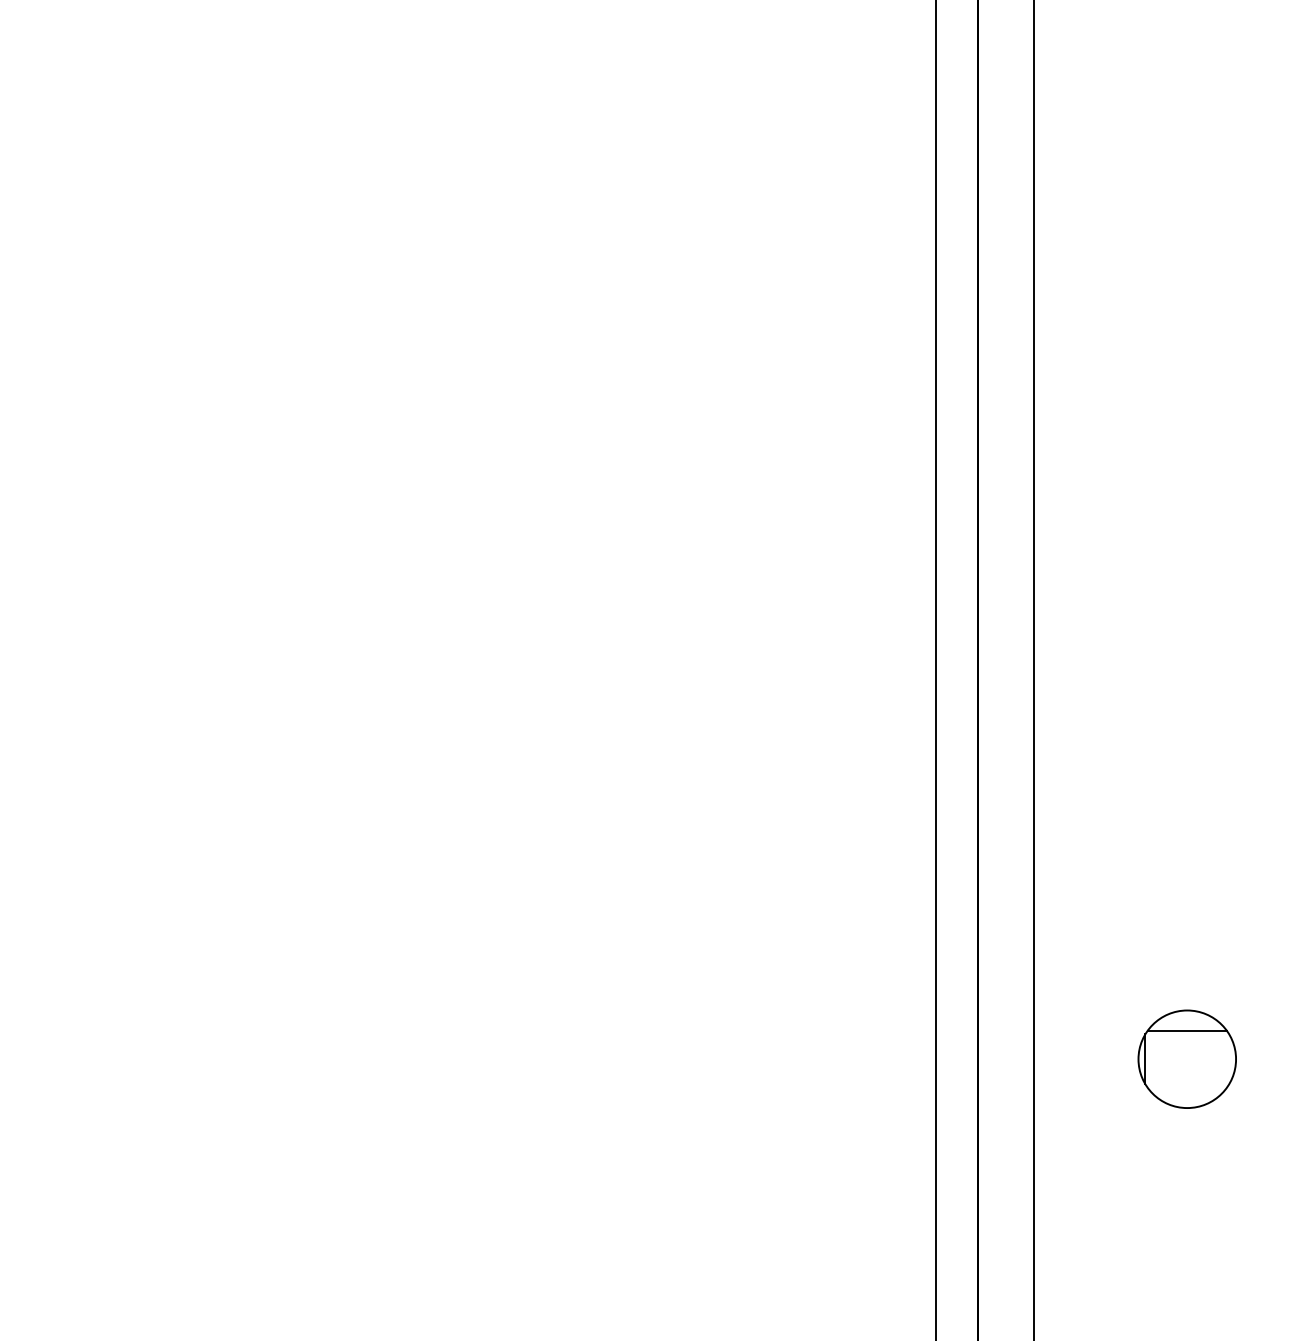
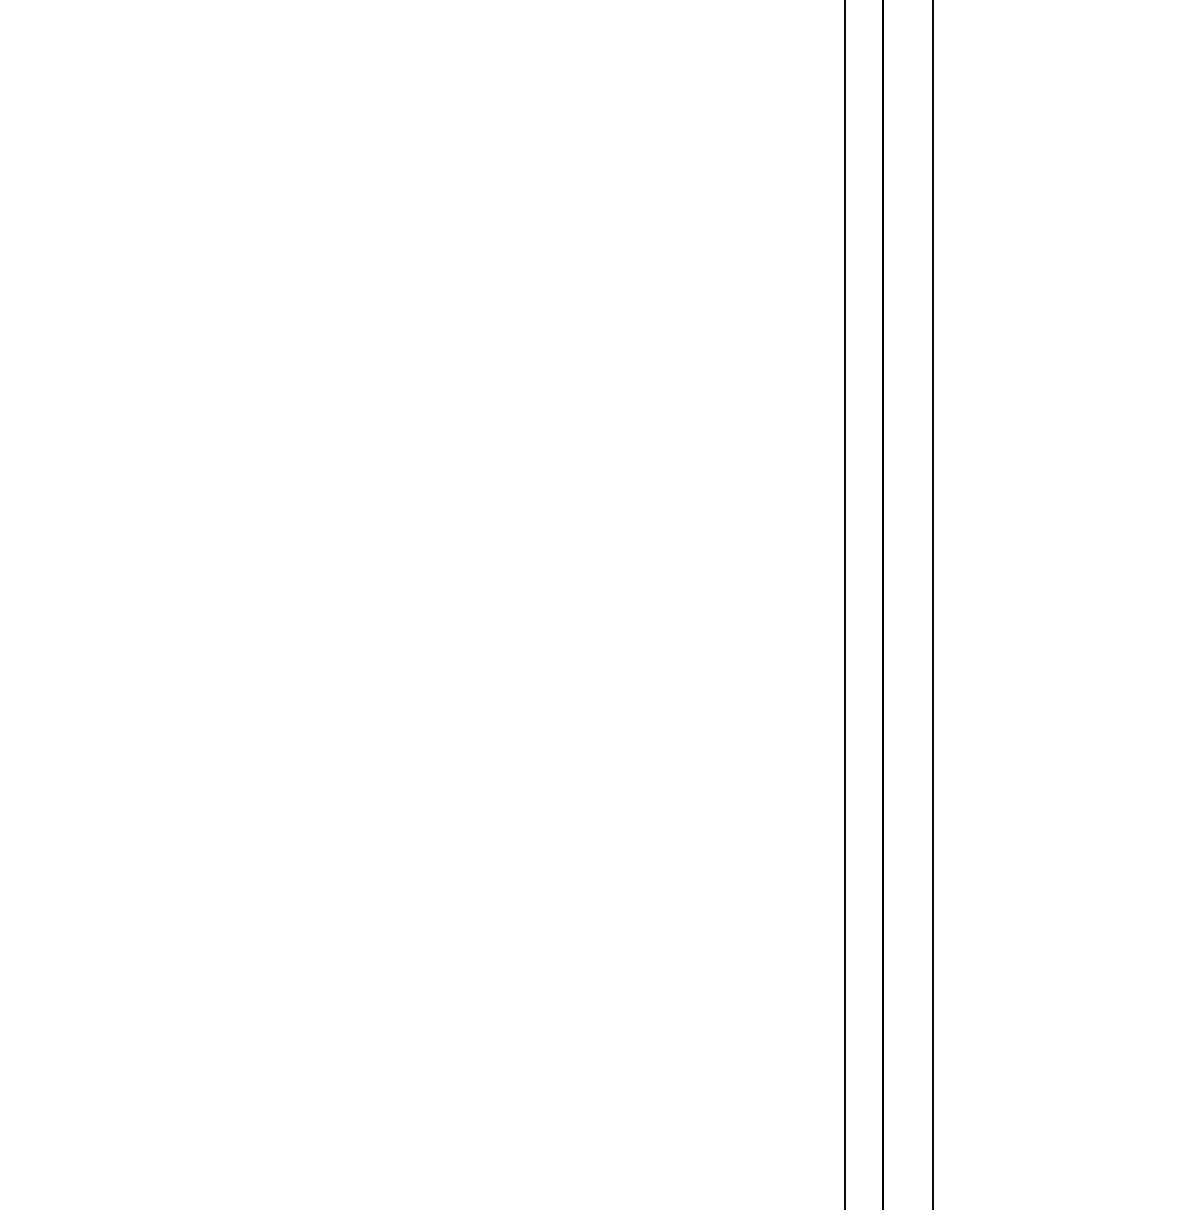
part: (1187, 1058) -> (1071, 955), removed

